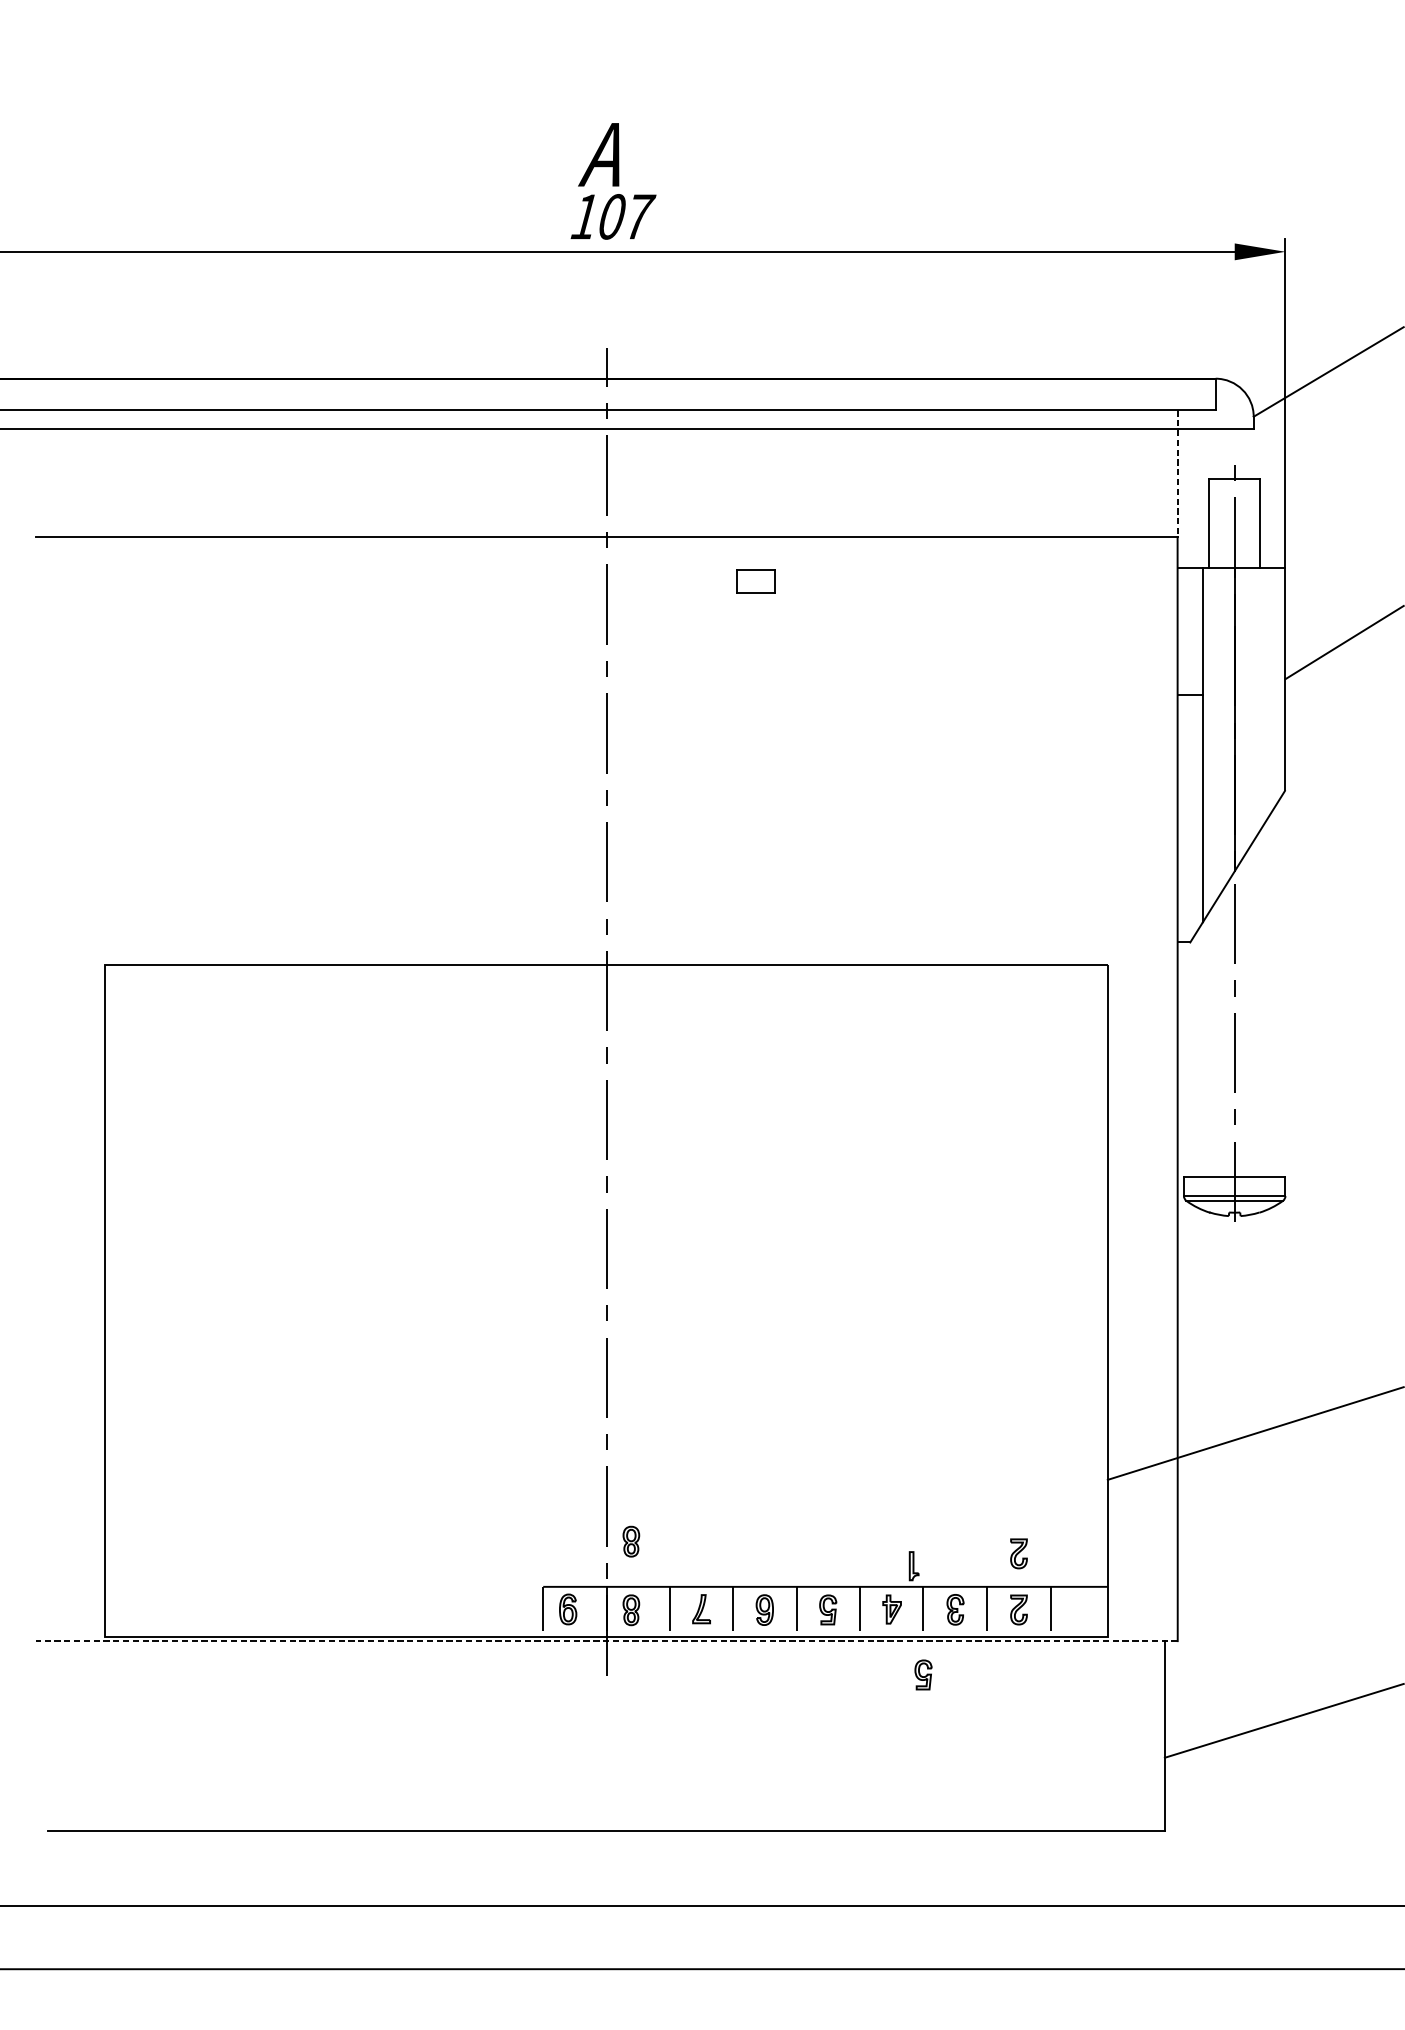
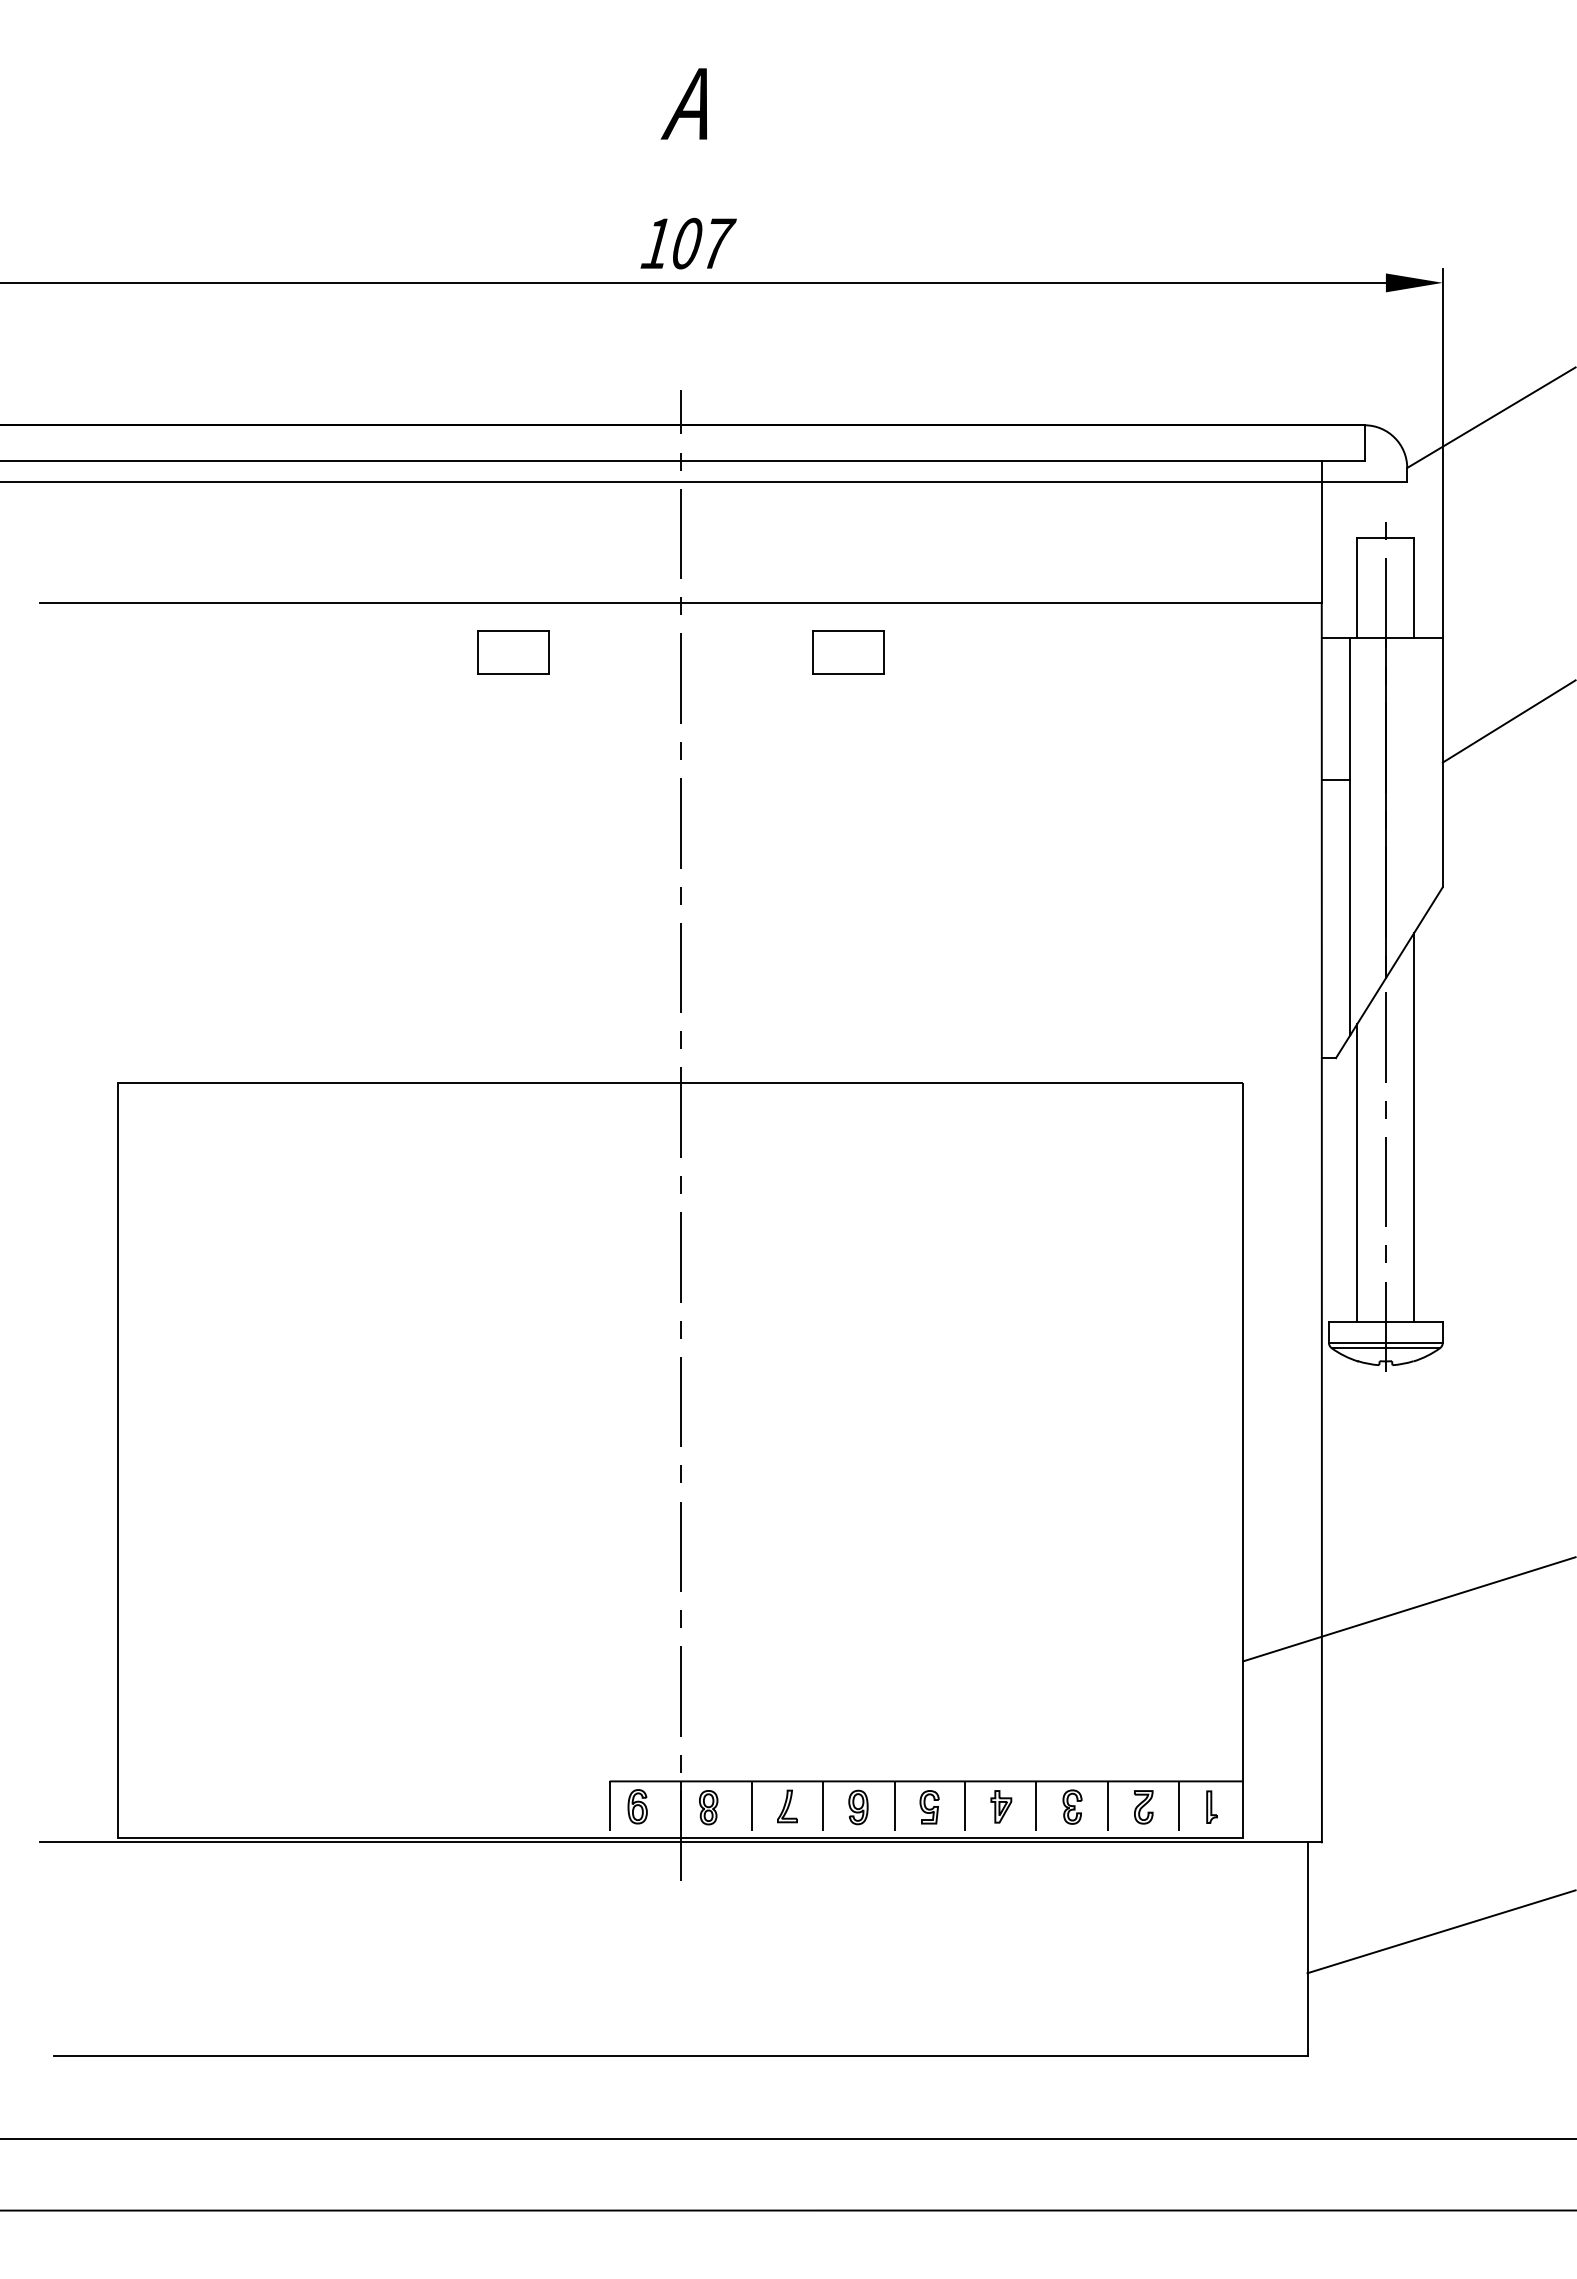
text: (598, 154) -> (683, 103), moved
line: (1177, 474) -> (1321, 532), dashed -> solid
part: (457, 581) -> (513, 652), added
part: (755, 581) -> (848, 652), size x1.67
line: (1260, 1003) -> (1414, 1126), added
line: (1209, 1044) -> (1357, 1172), added
part: (631, 1541) -> (708, 1730), removed
part: (1018, 1553) -> (1143, 1744), removed
part: (913, 1565) -> (1211, 1806), moved
line: (606, 1641) -> (680, 1842), dashed -> solid
part: (923, 1675) -> (1036, 1880), removed

